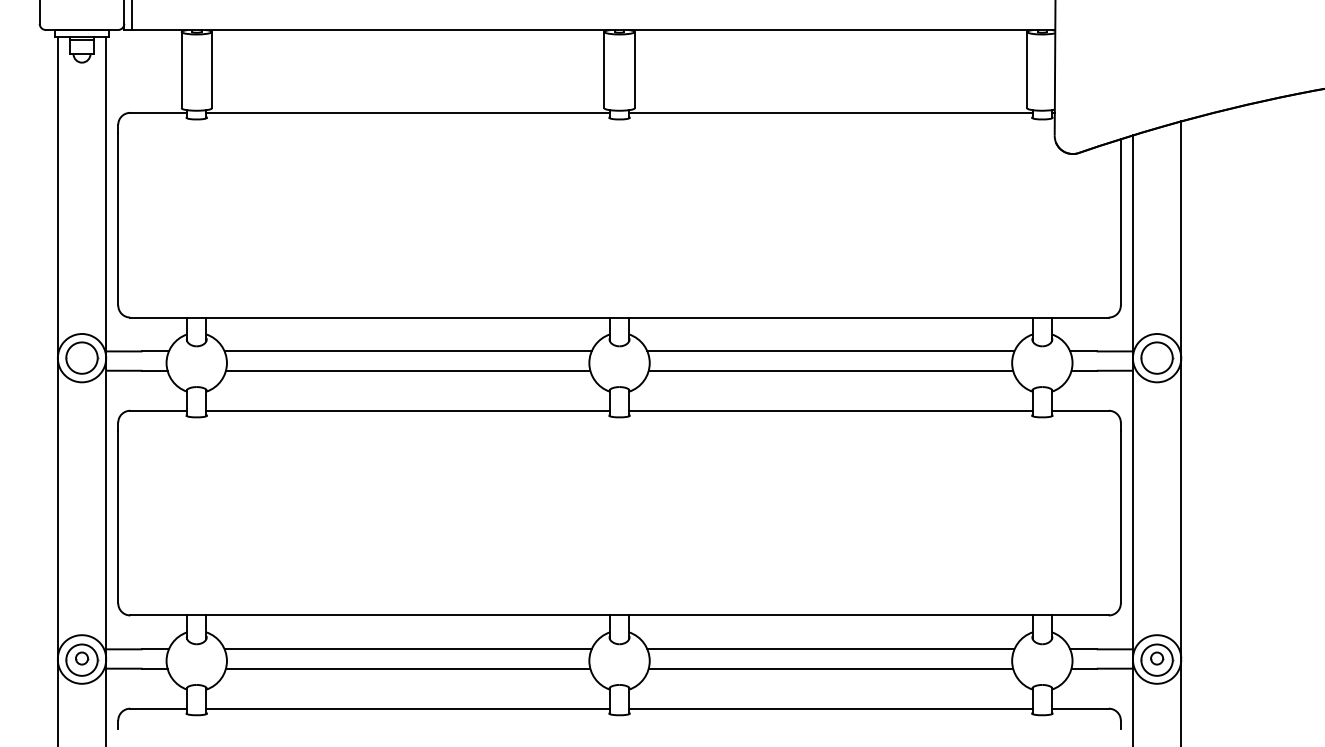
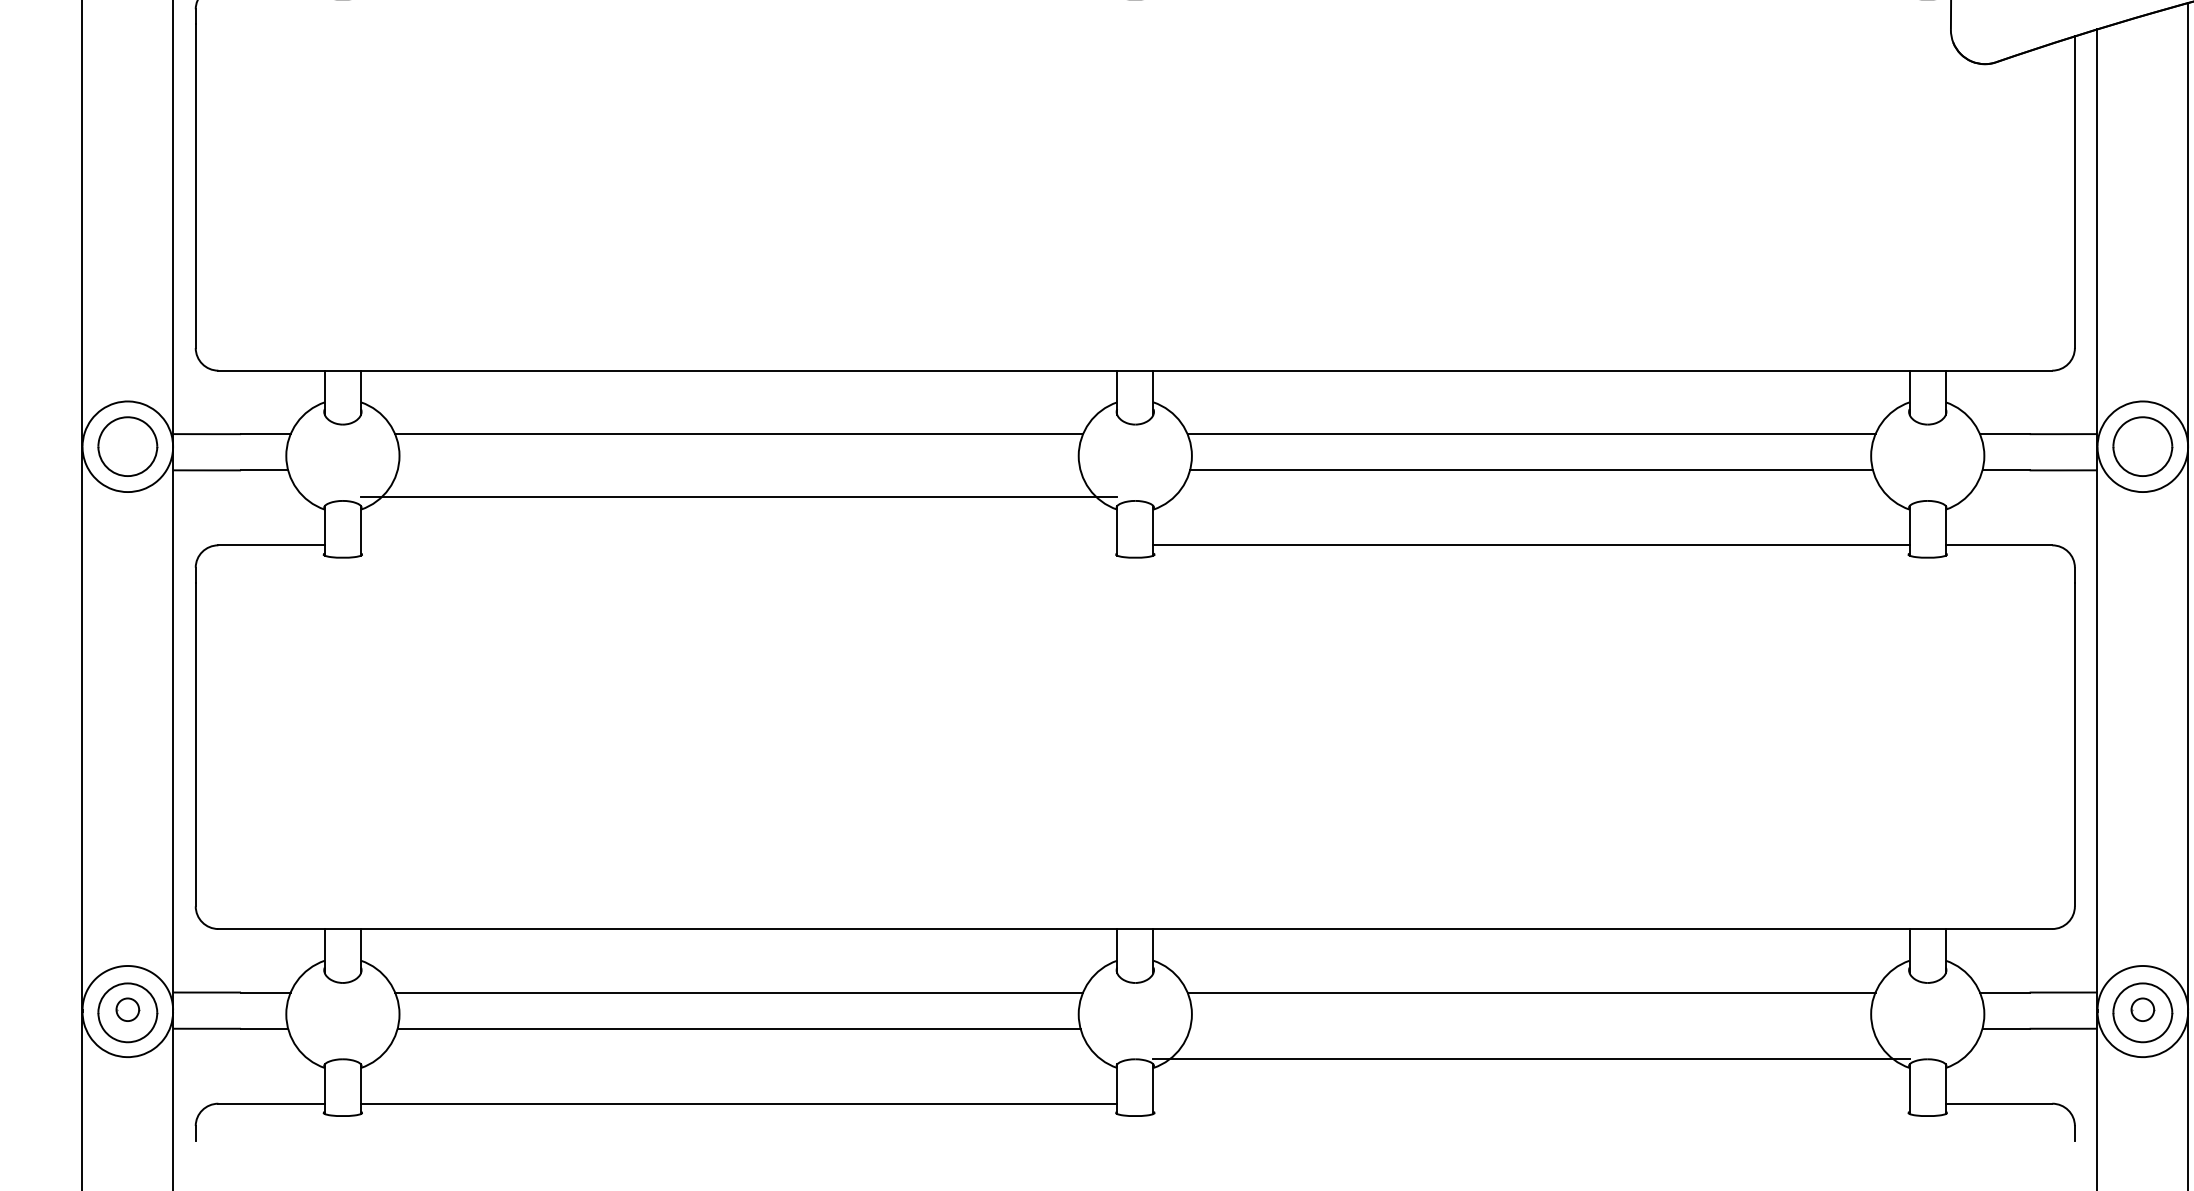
line: (407, 370) -> (737, 469), removed
line: (407, 410) -> (737, 496), moved
line: (830, 668) -> (1530, 1028), removed
line: (830, 708) -> (1530, 1058), moved

